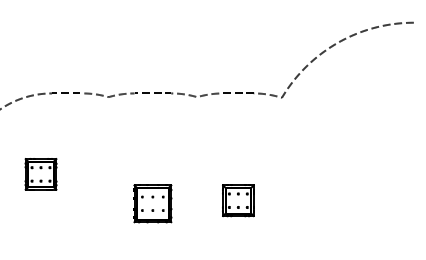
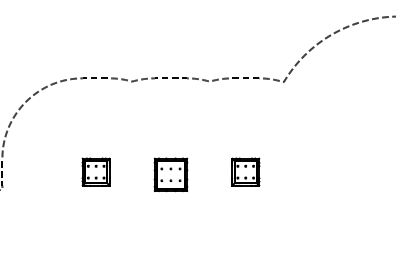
part: (40, 173) -> (95, 171), moved

